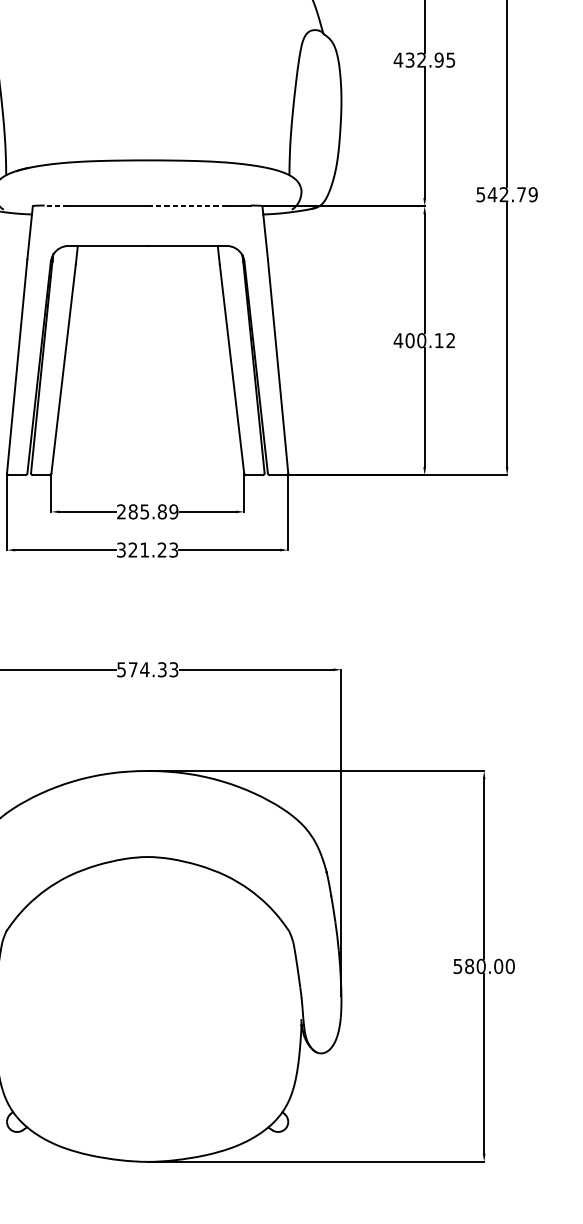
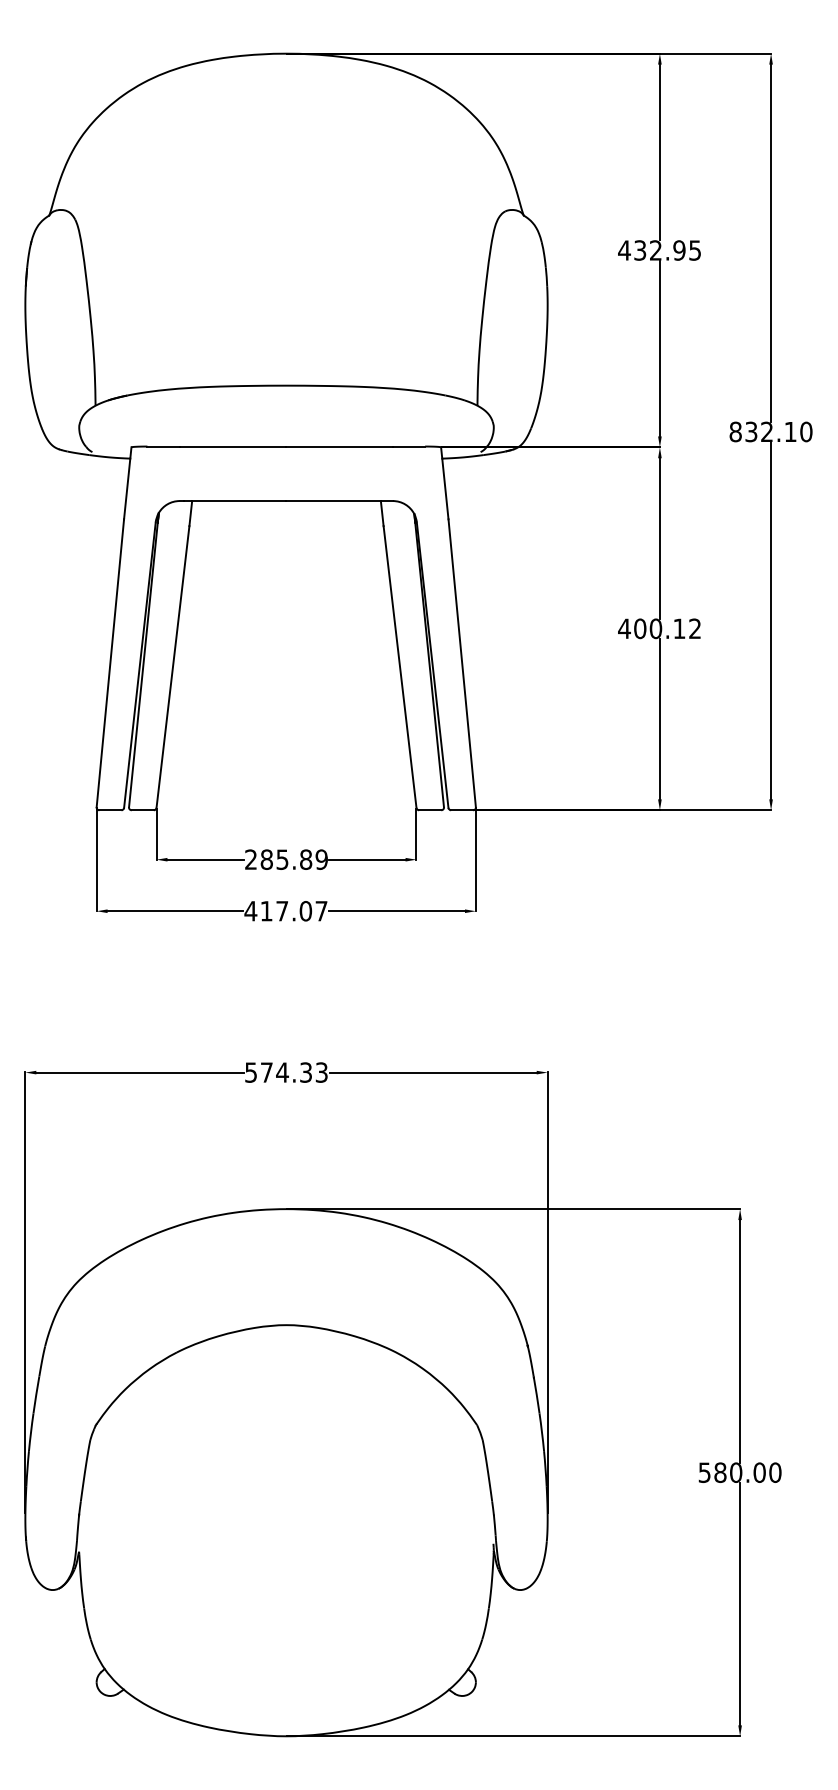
text: (506, 194) -> (770, 431), 542.79 -> 832.10
line: (56, 205) -> (163, 446), dashed -> solid
line: (187, 205) -> (339, 446), dashed -> solid
text: (147, 549) -> (285, 910), 321.23 -> 417.07

